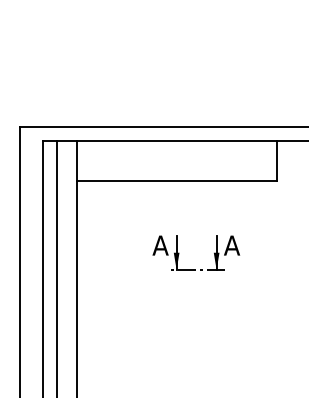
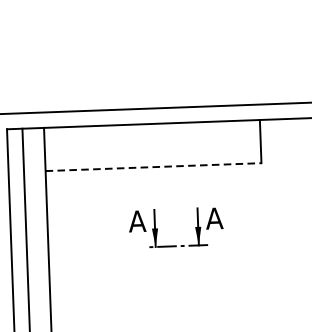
line: (177, 180) -> (153, 166), solid -> dashed
part: (179, 253) -> (158, 229), moved

